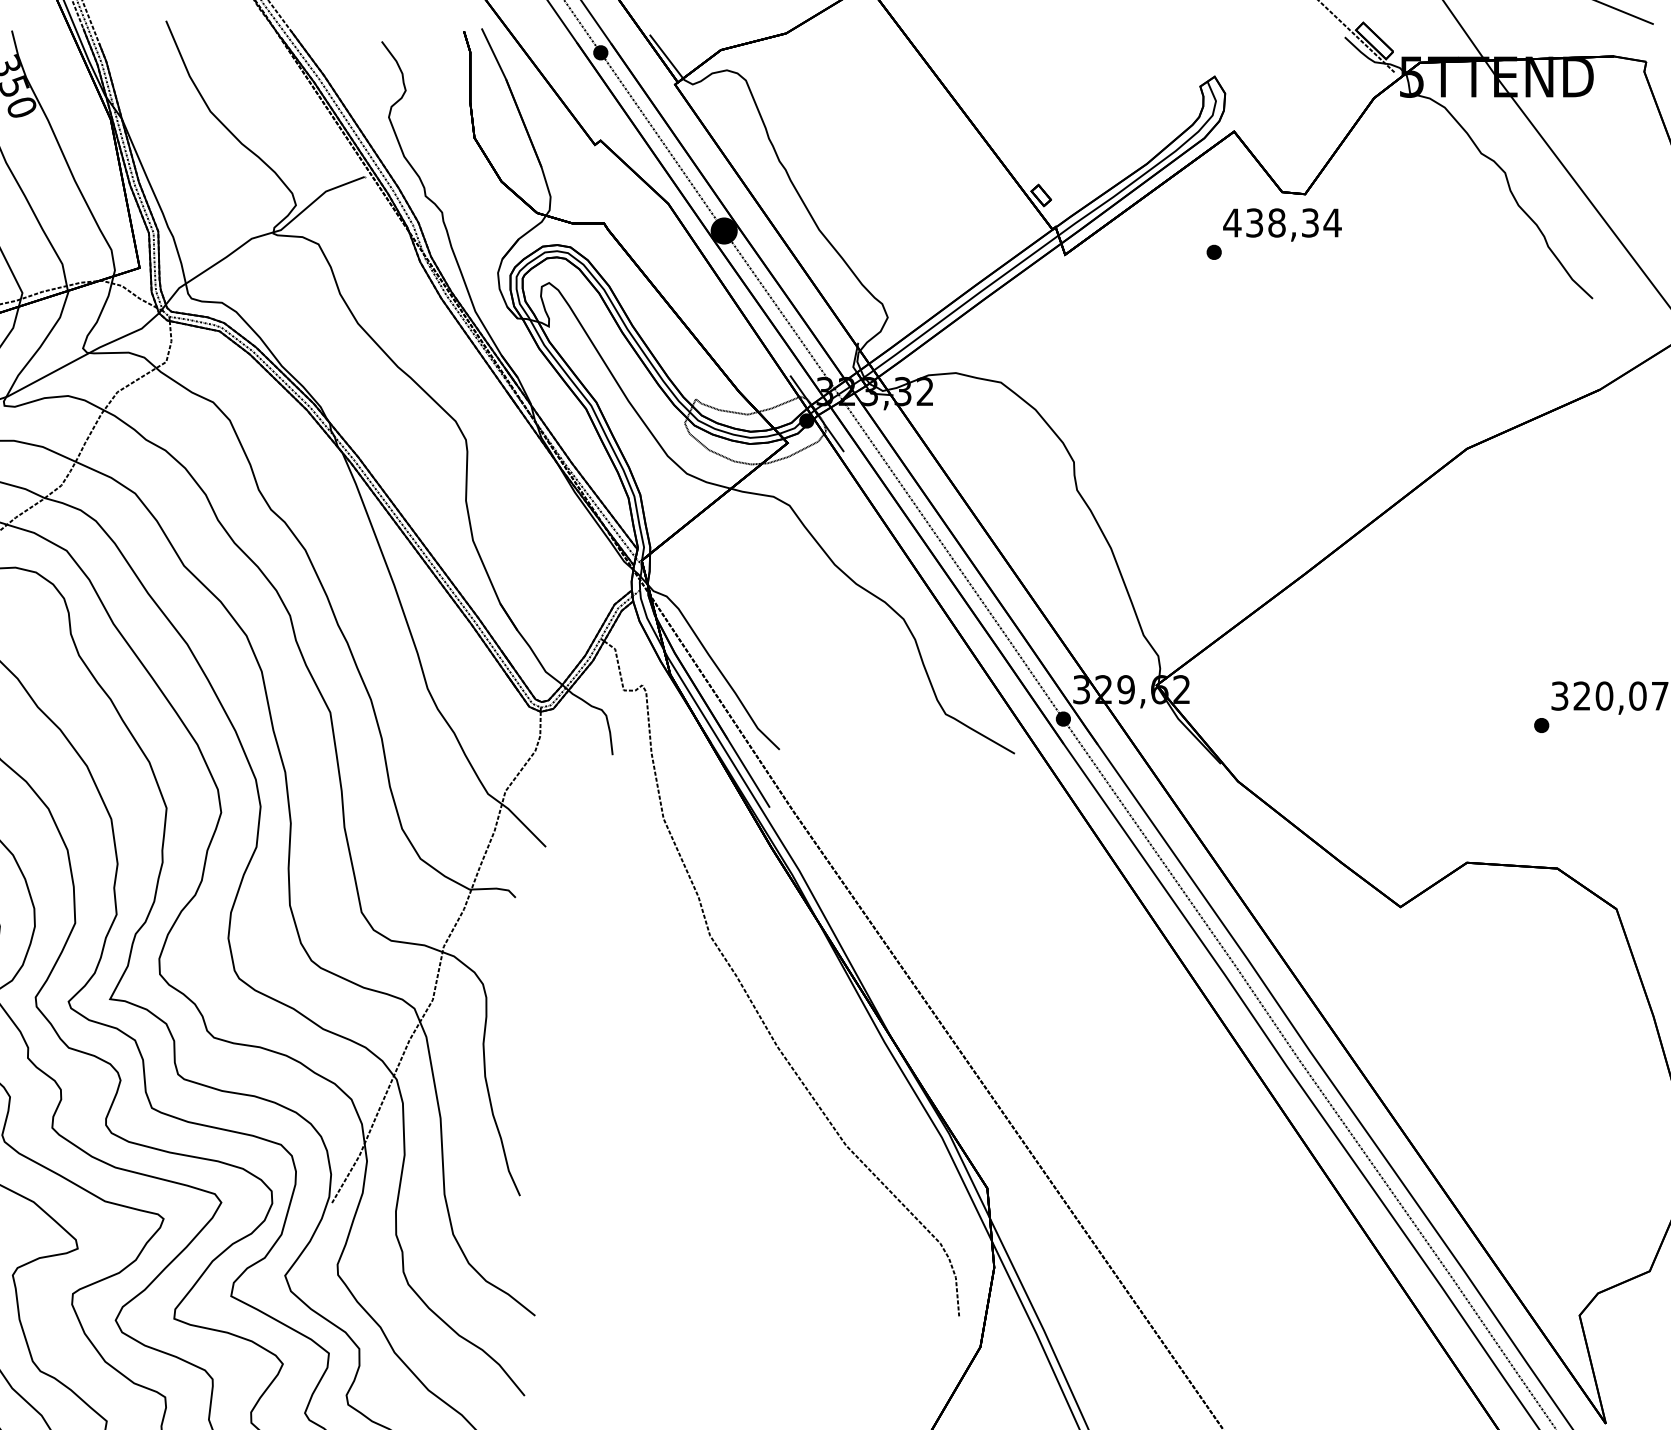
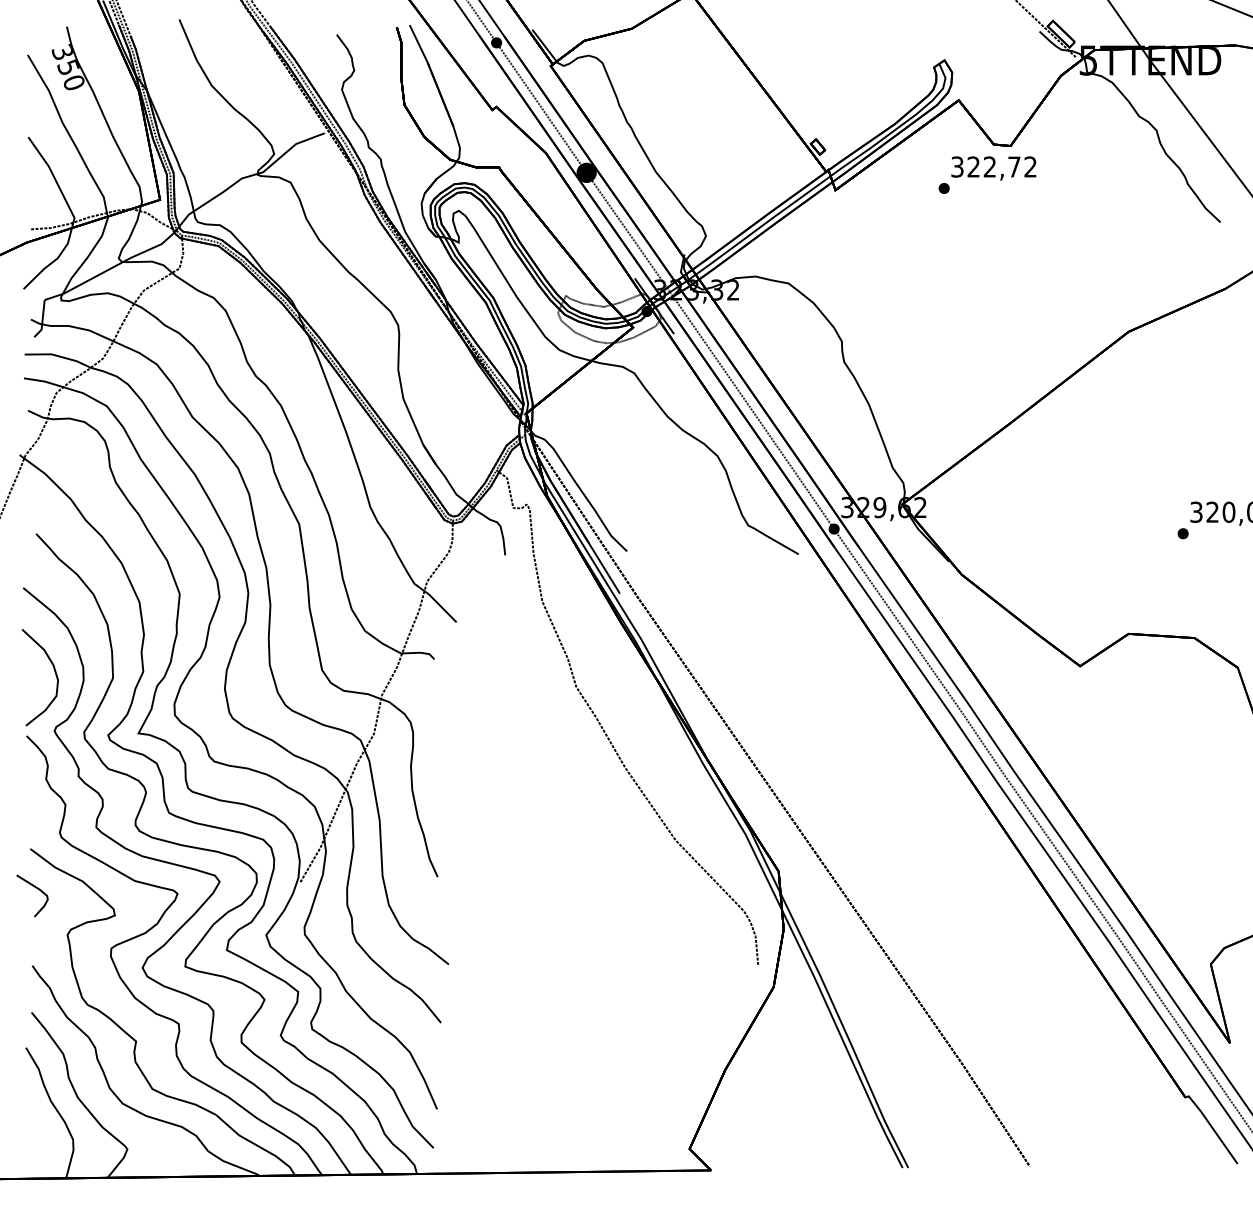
text: (1281, 222) -> (993, 166), 438,34 -> 322,72

